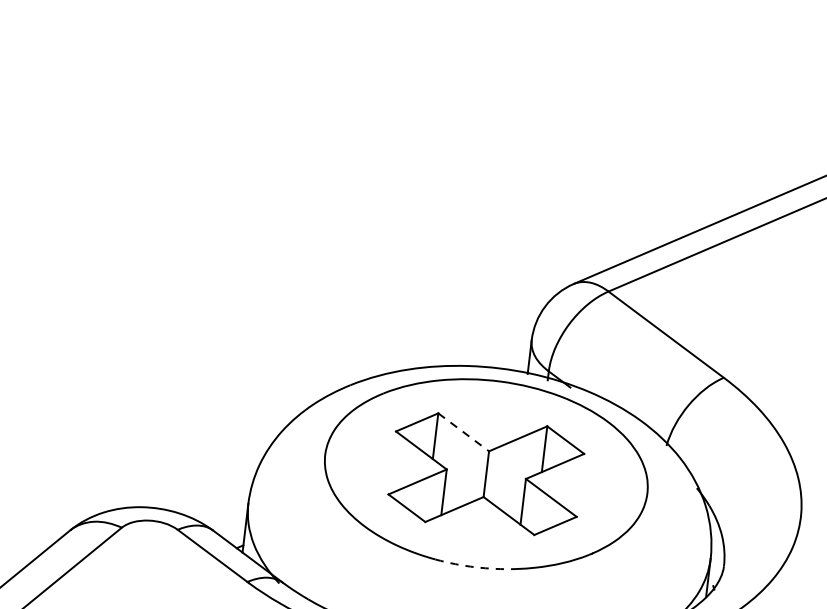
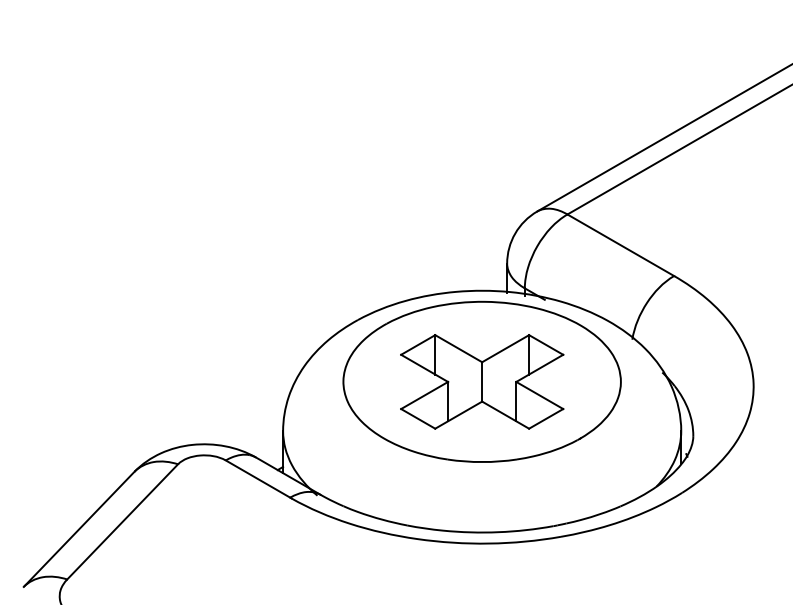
line: (464, 432) -> (459, 348), dashed -> solid
arc: (475, 567) -> (482, 462), dashed -> solid

